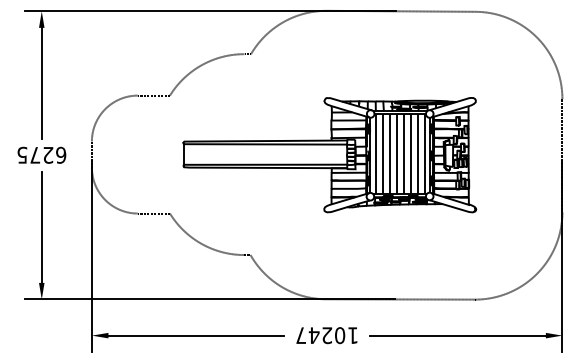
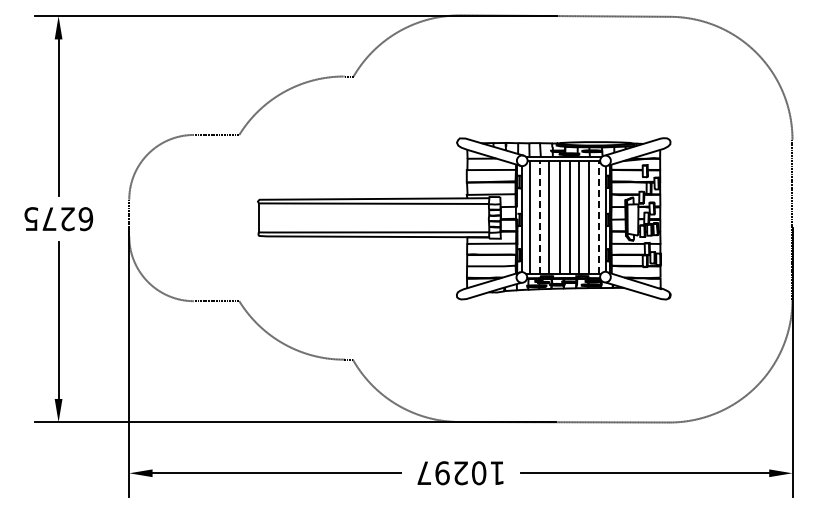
line: (382, 154) -> (539, 217), solid -> dashed
line: (424, 154) -> (598, 217), solid -> dashed
text: (314, 335) -> (442, 473), 10247 -> 10297

